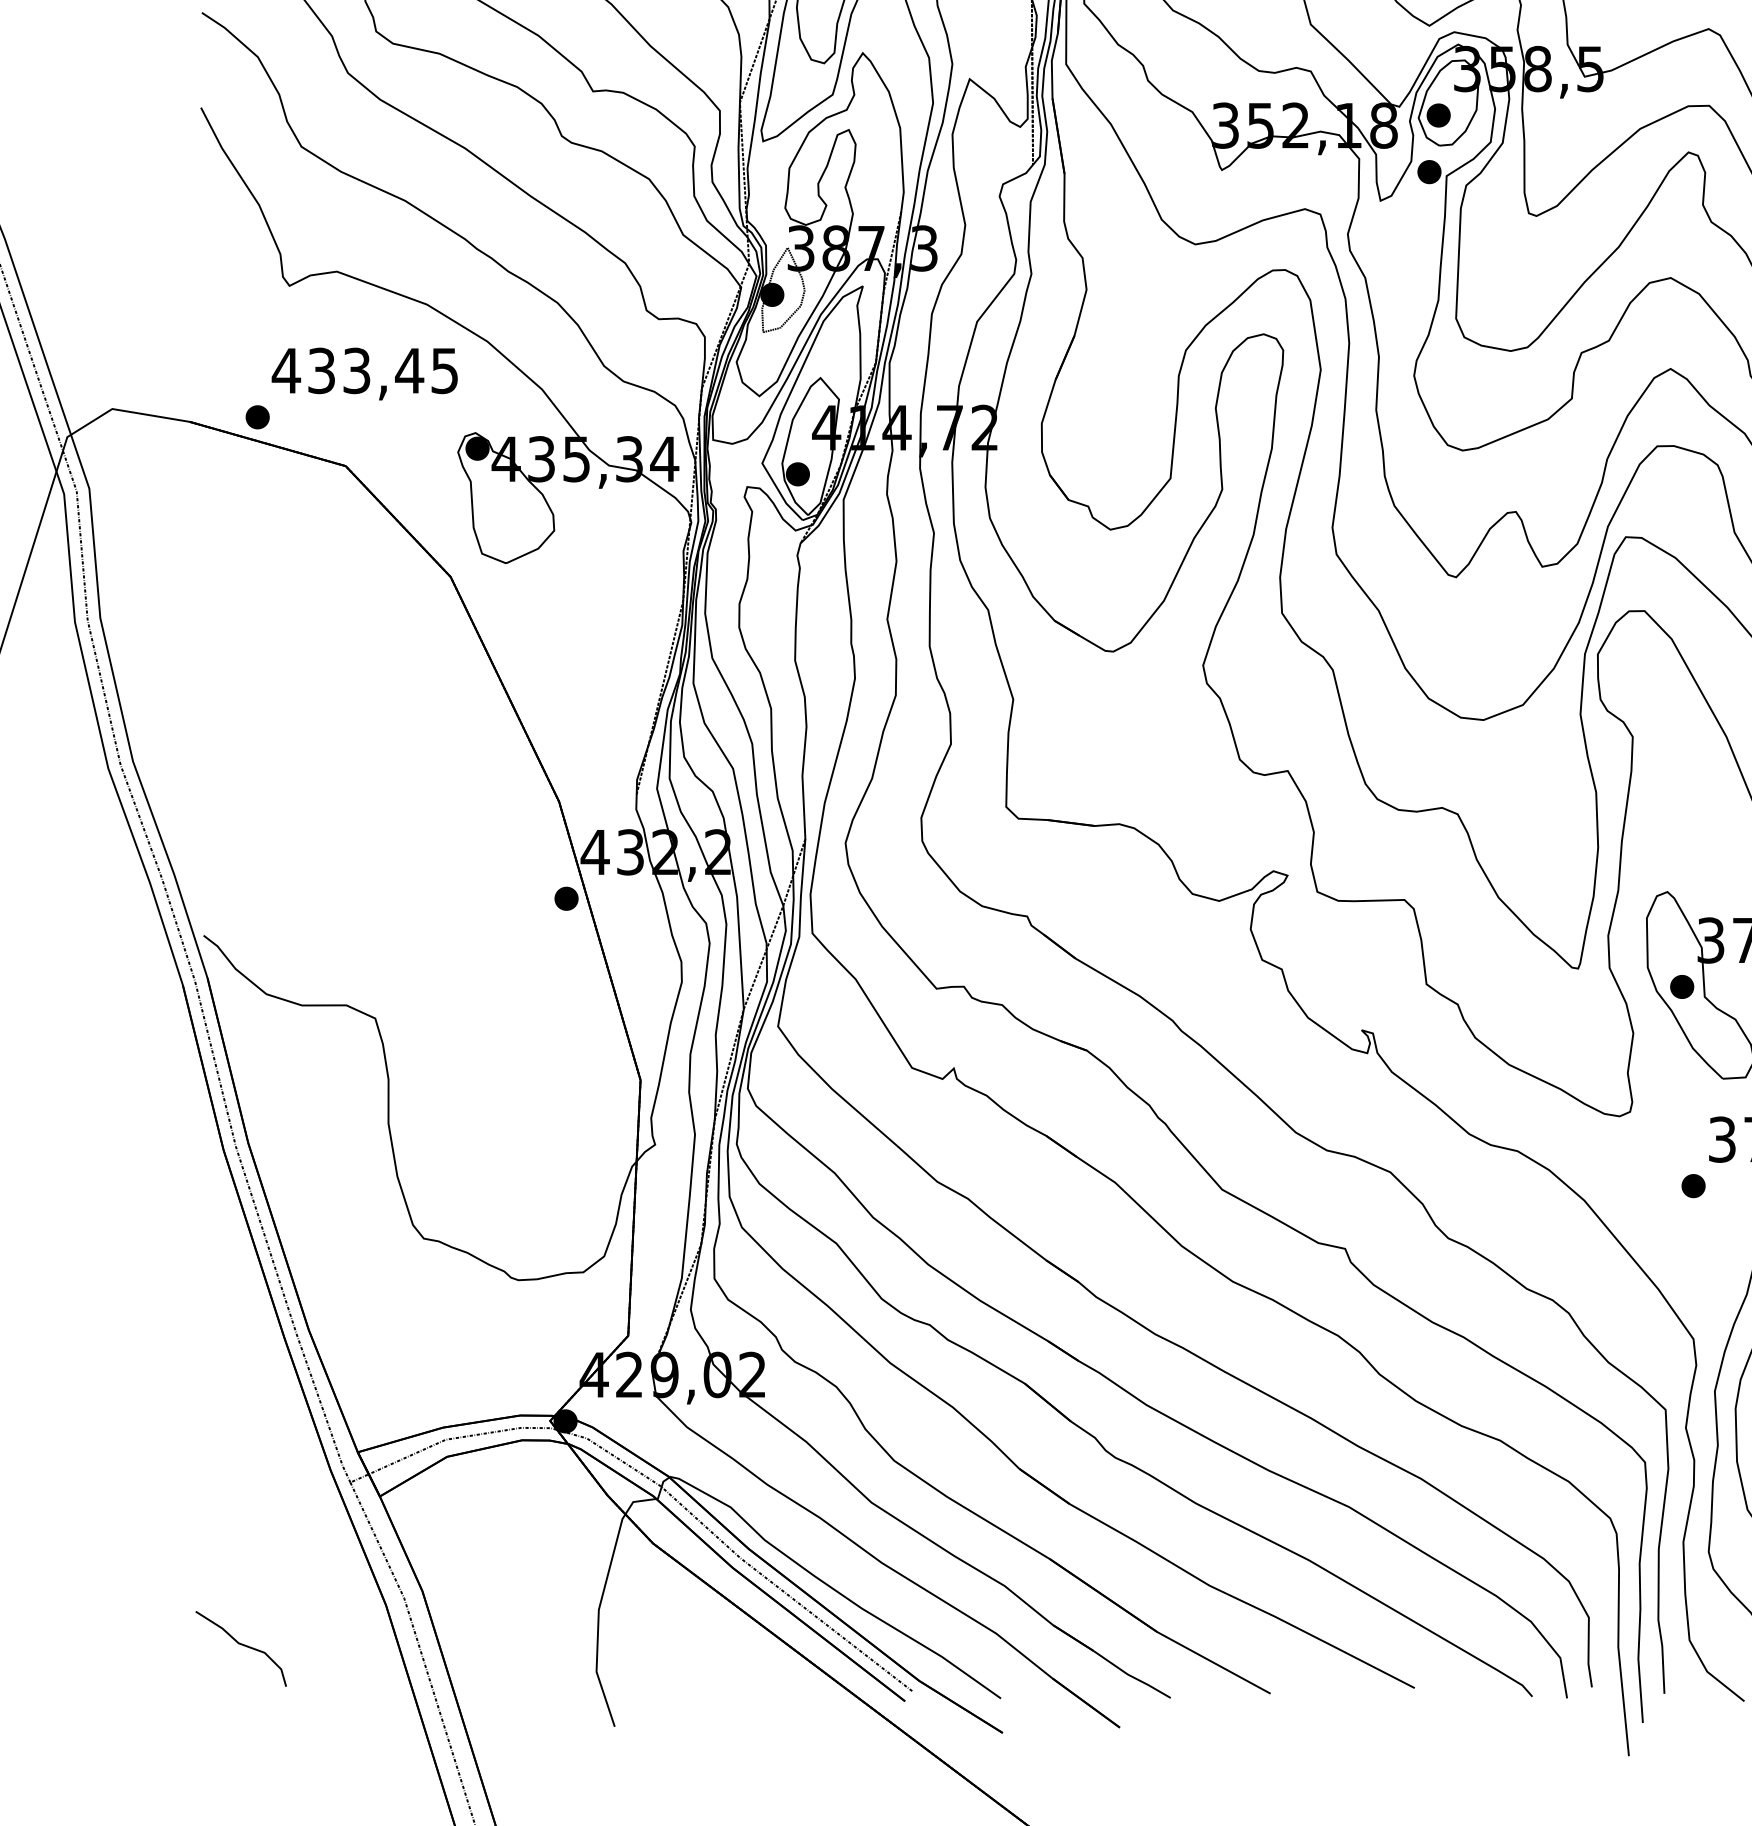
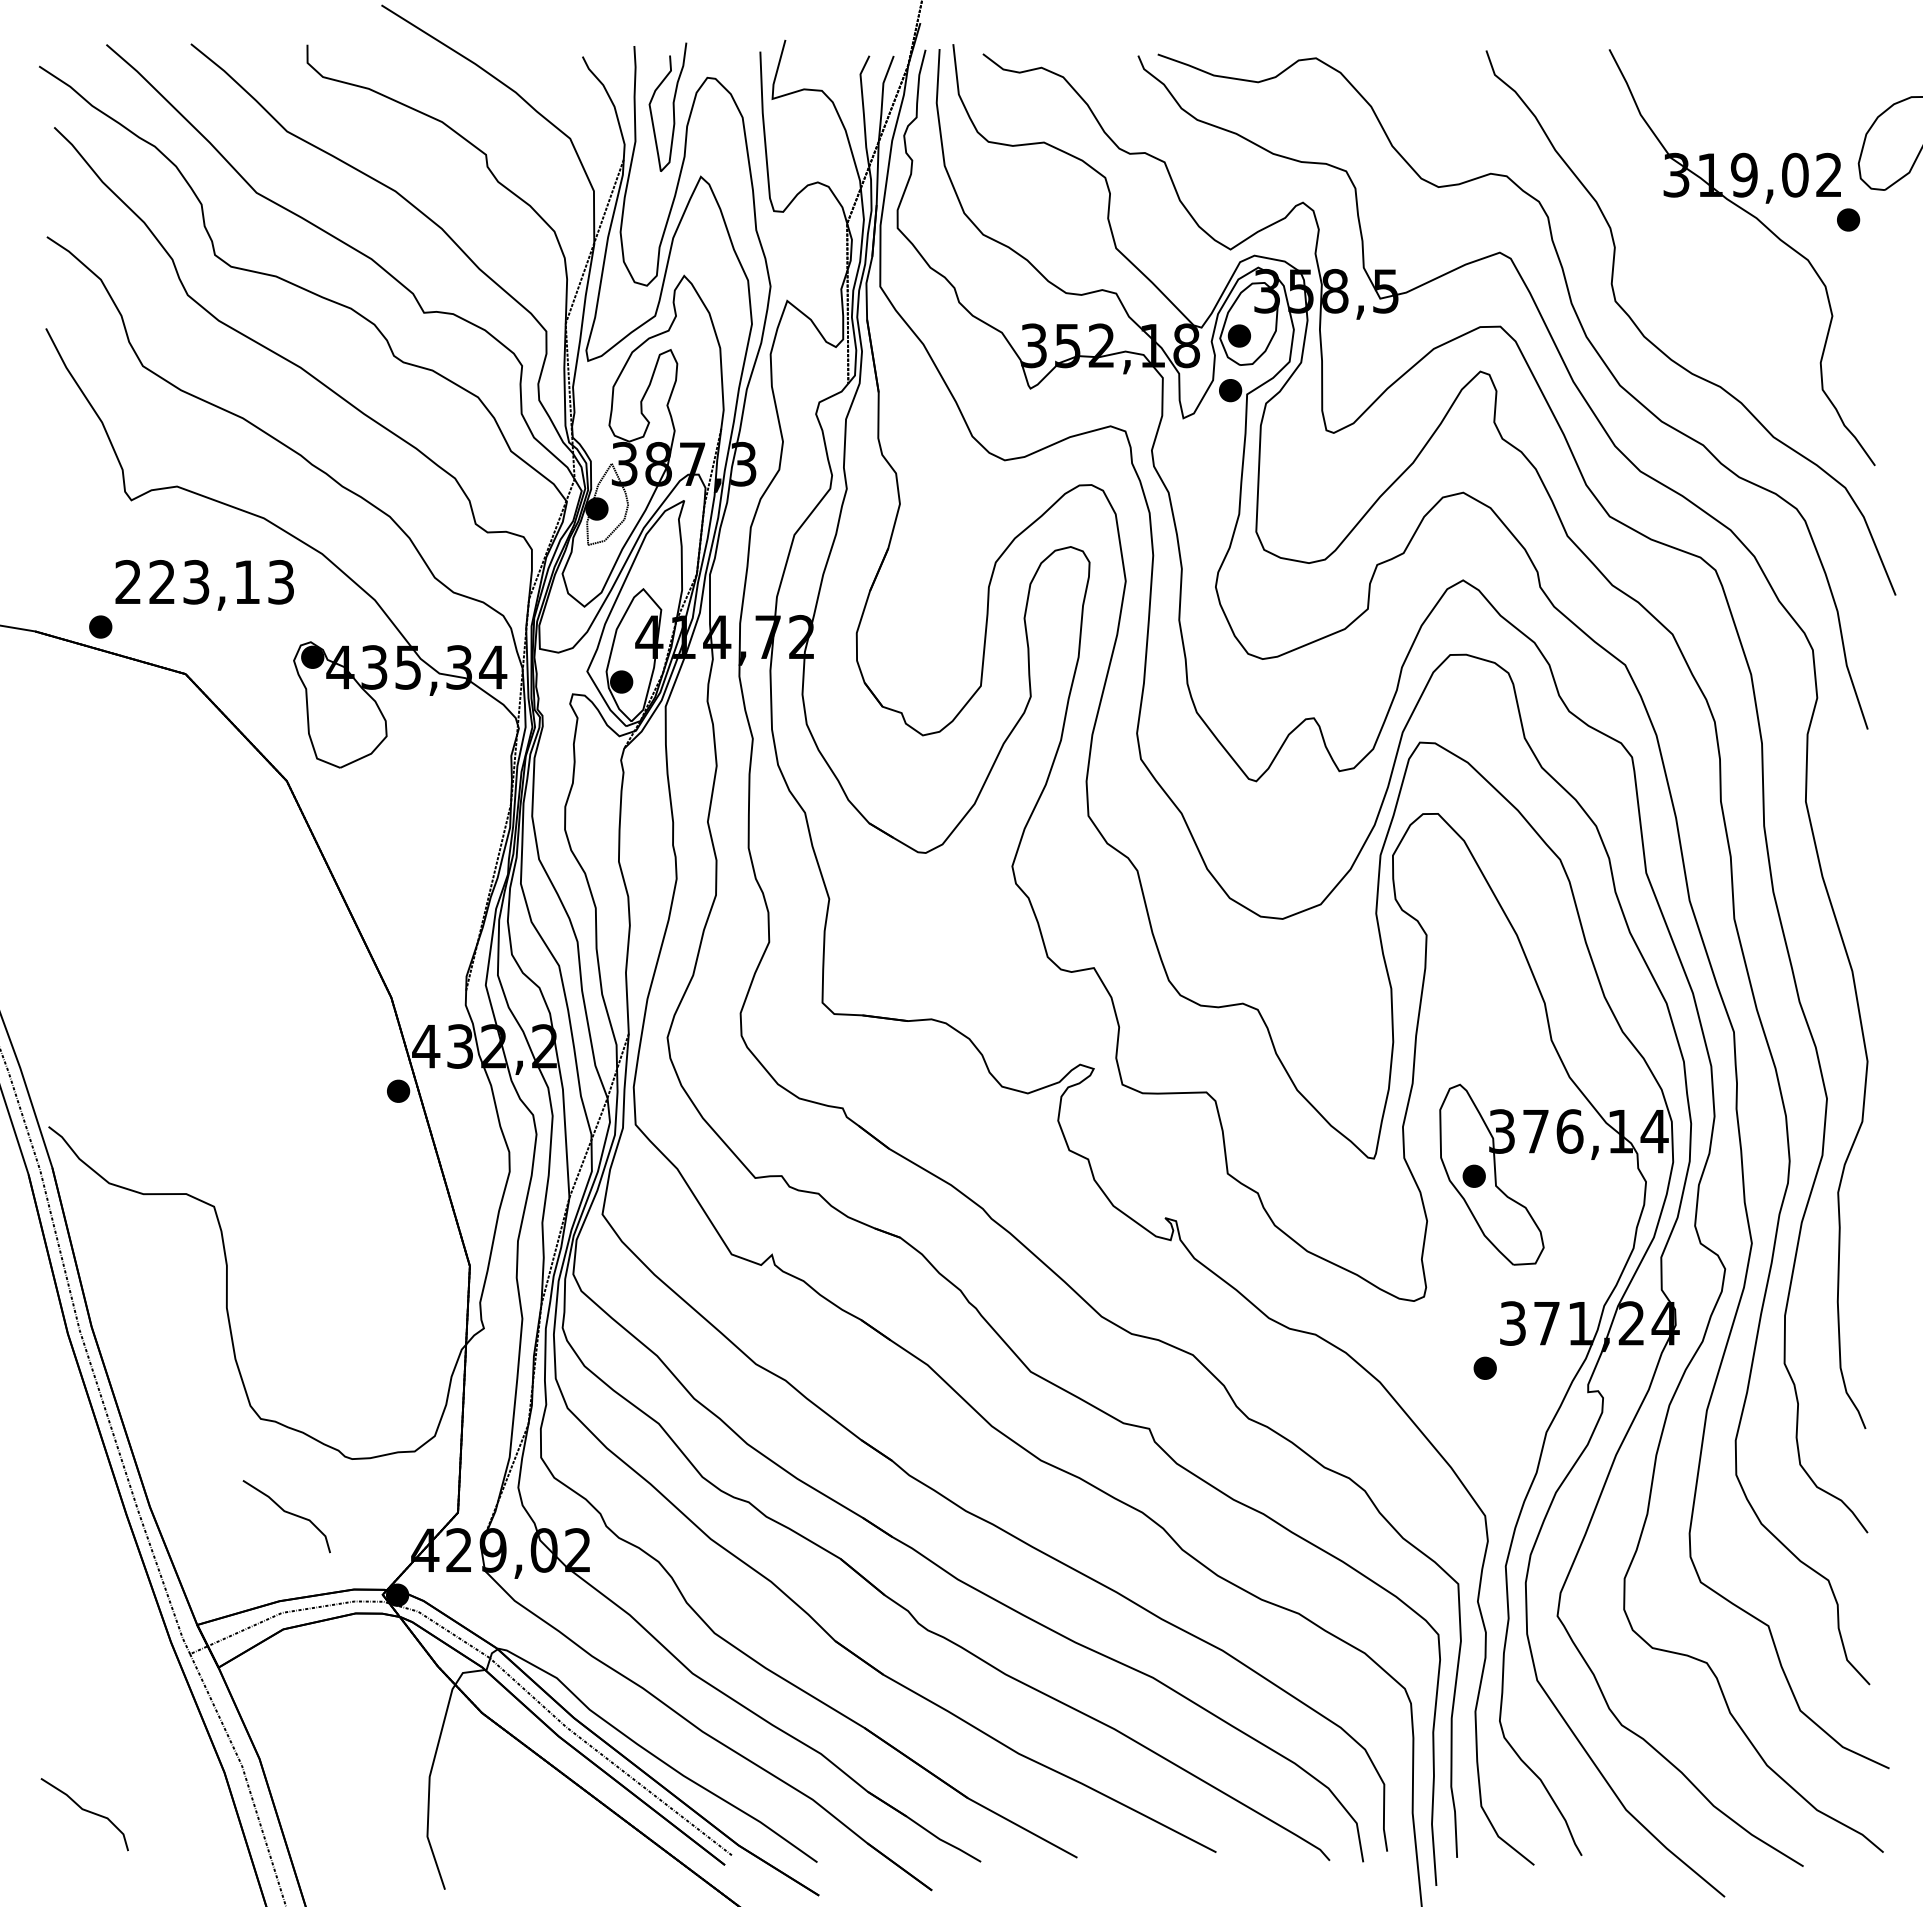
text: (364, 371) -> (203, 582), 433,45 -> 223,13
curve: (451, 1336) -> (287, 1513), added

